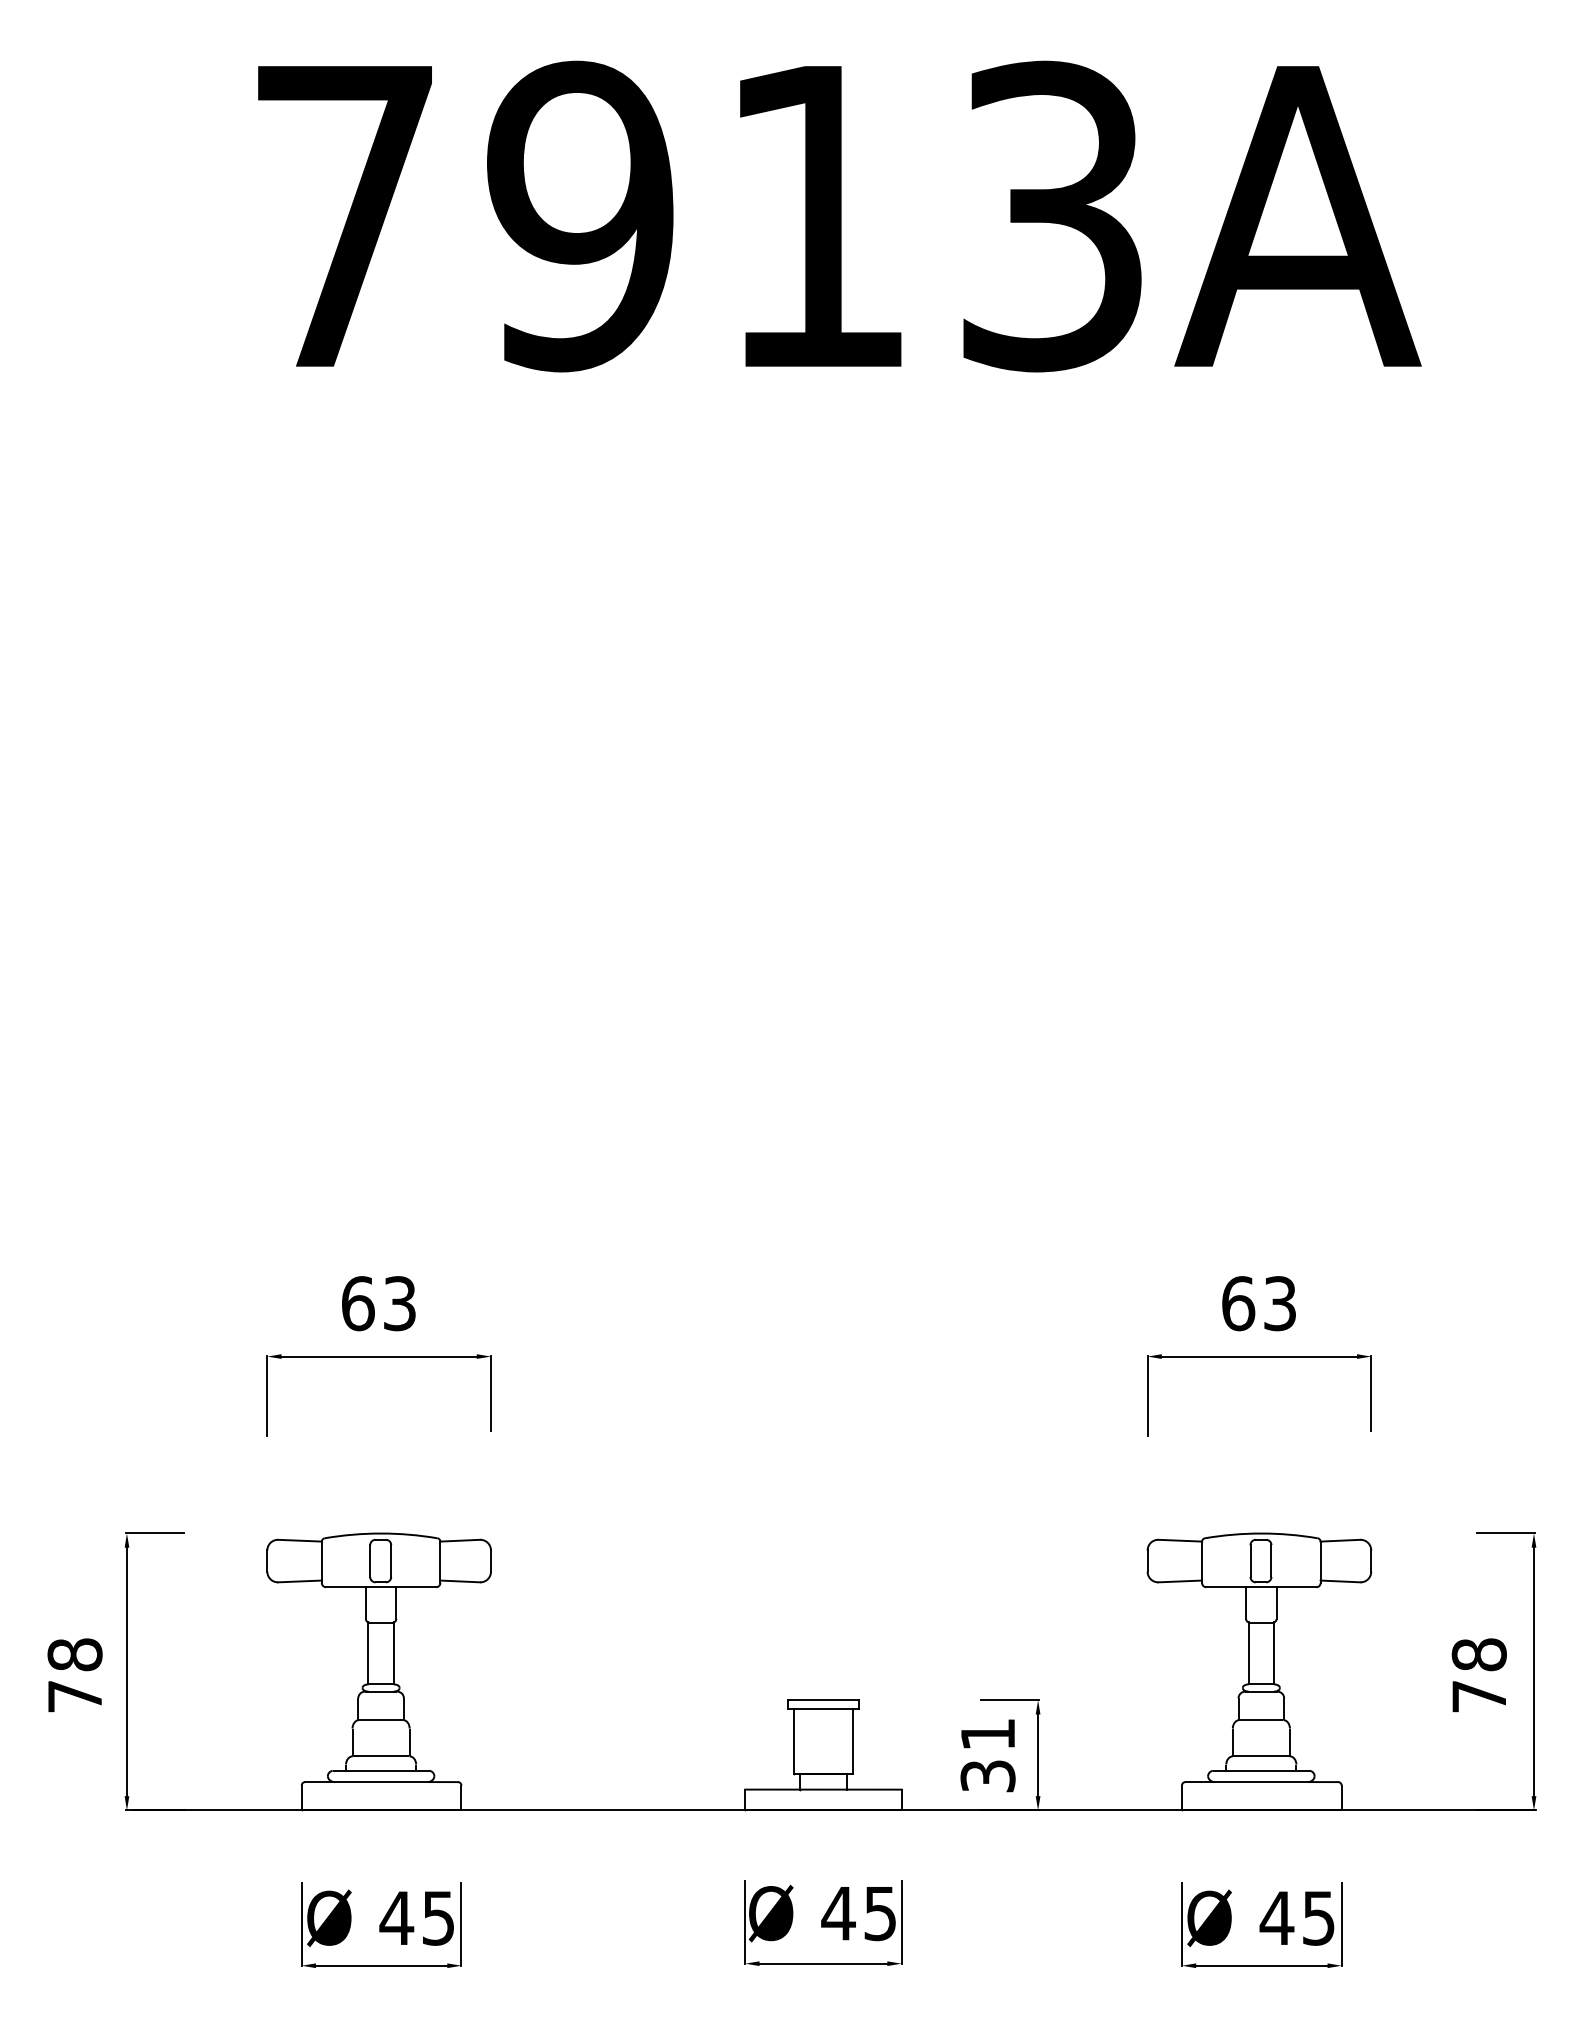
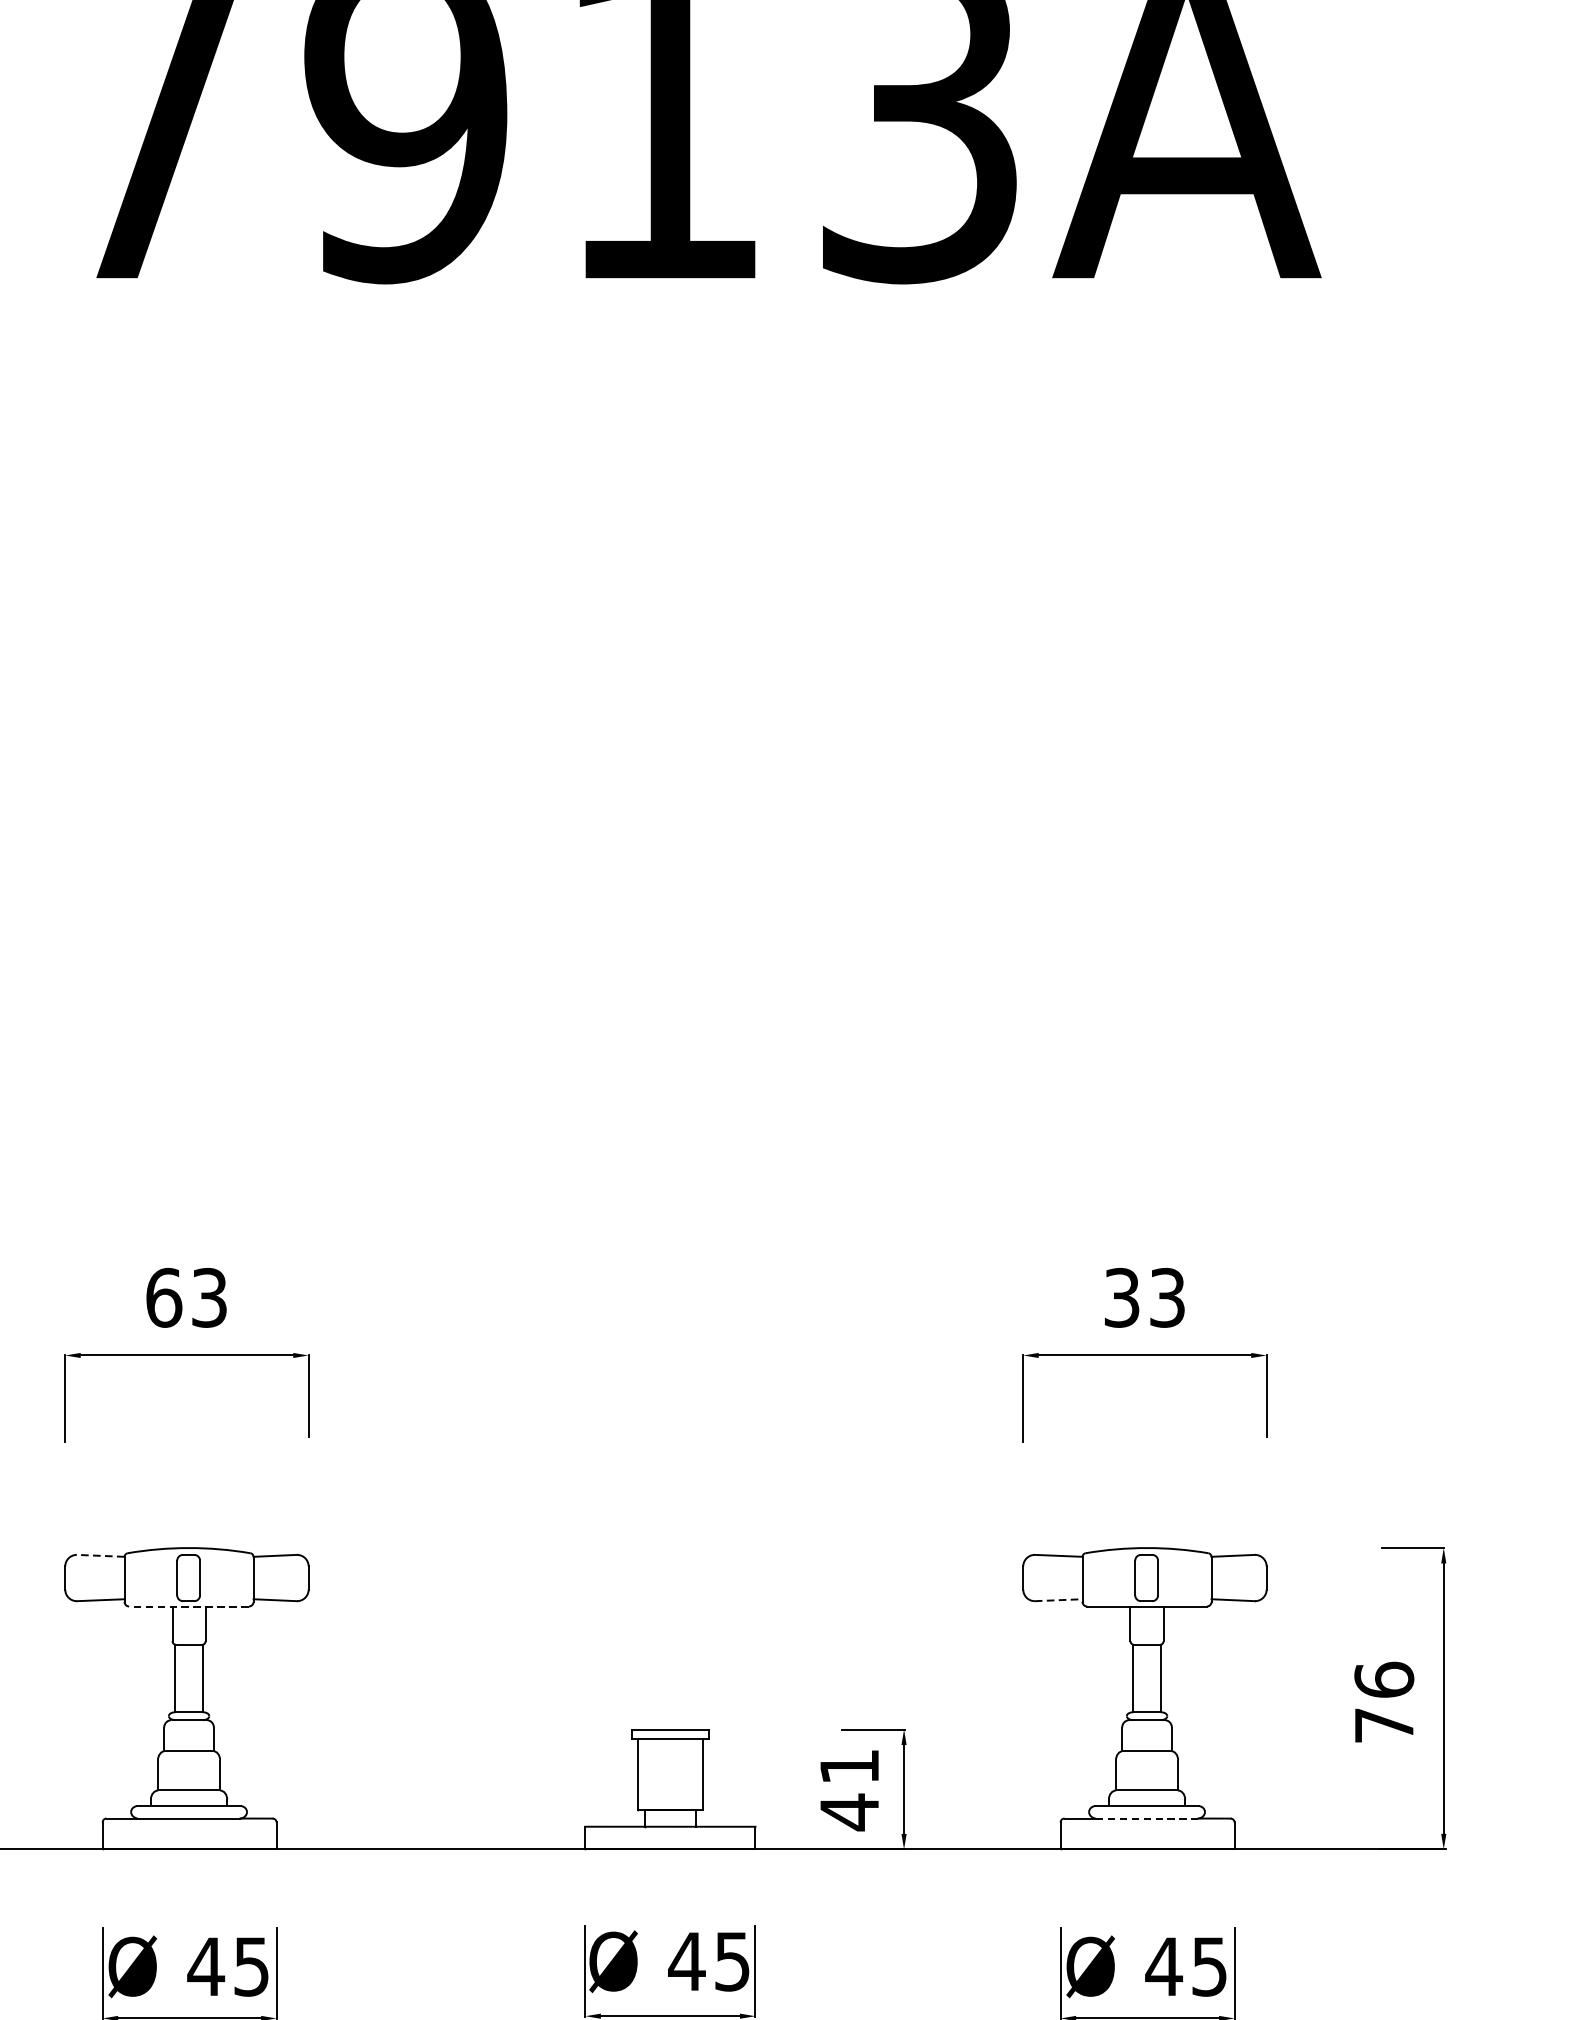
text: (1238, 1303) -> (1122, 1297), 63 -> 33
line: (299, 1540) -> (100, 1555), solid -> dashed
line: (1180, 1581) -> (1059, 1600), solid -> dashed
line: (380, 1587) -> (188, 1606), solid -> dashed
text: (1478, 1654) -> (1383, 1679), 78 -> 76
text: (987, 1776) -> (849, 1812), 31 -> 41
line: (1261, 1782) -> (1147, 1819), solid -> dashed

